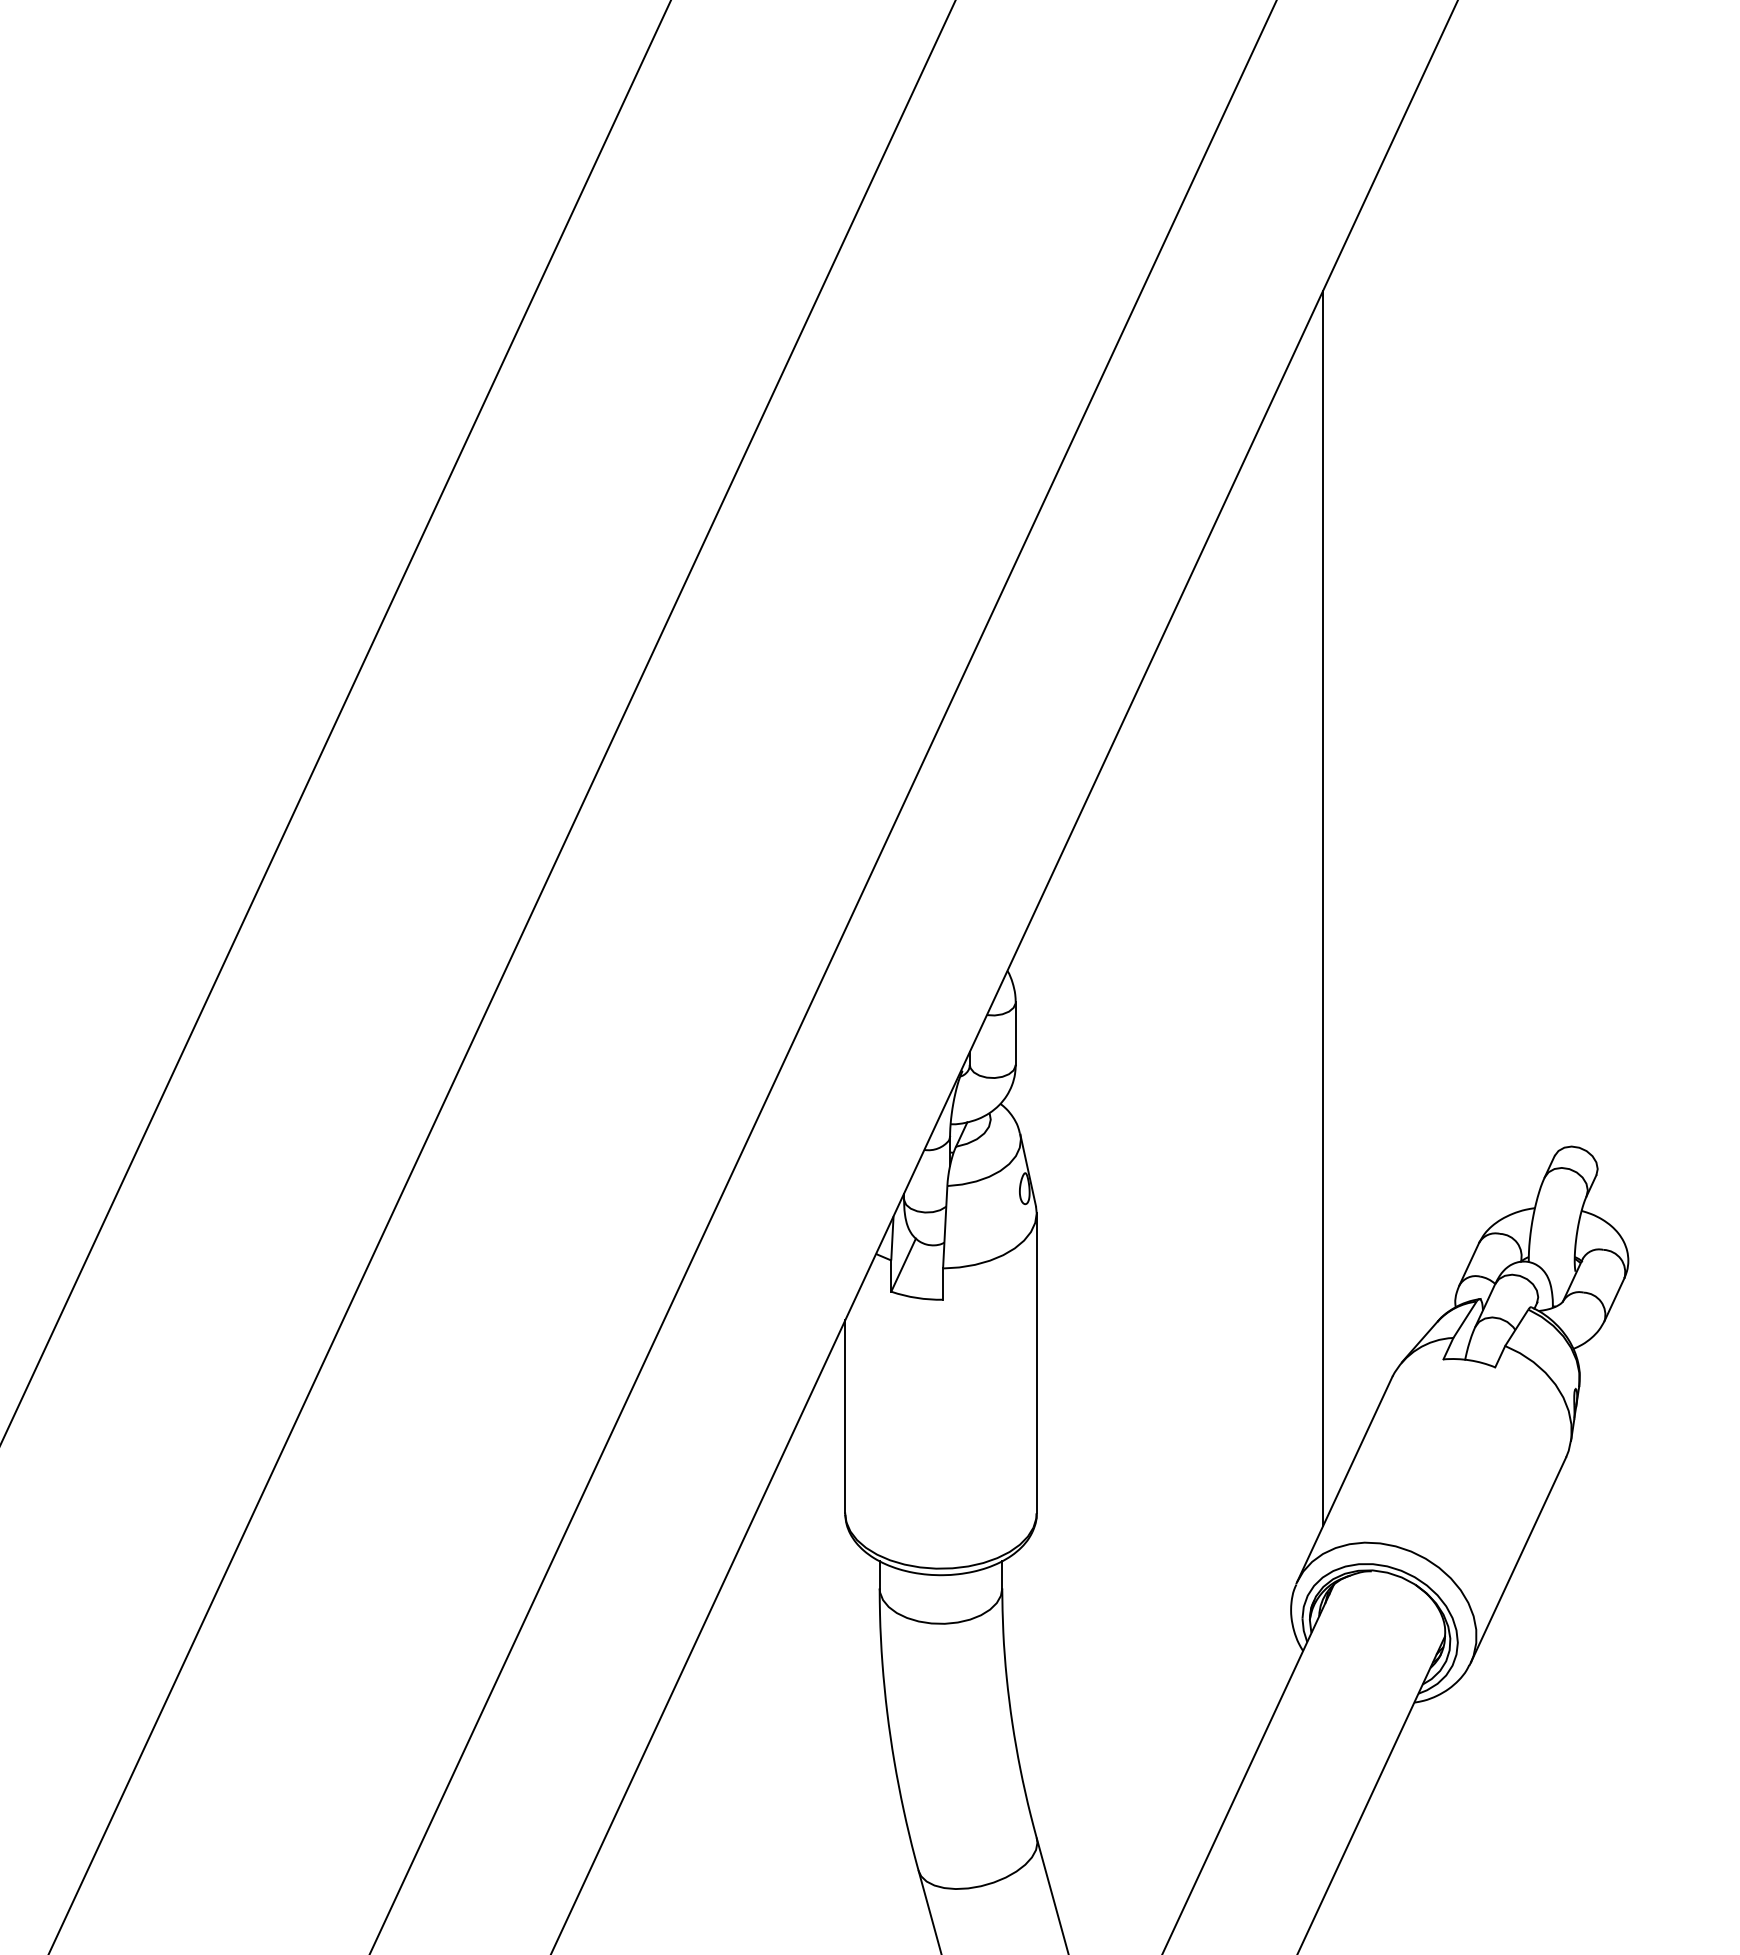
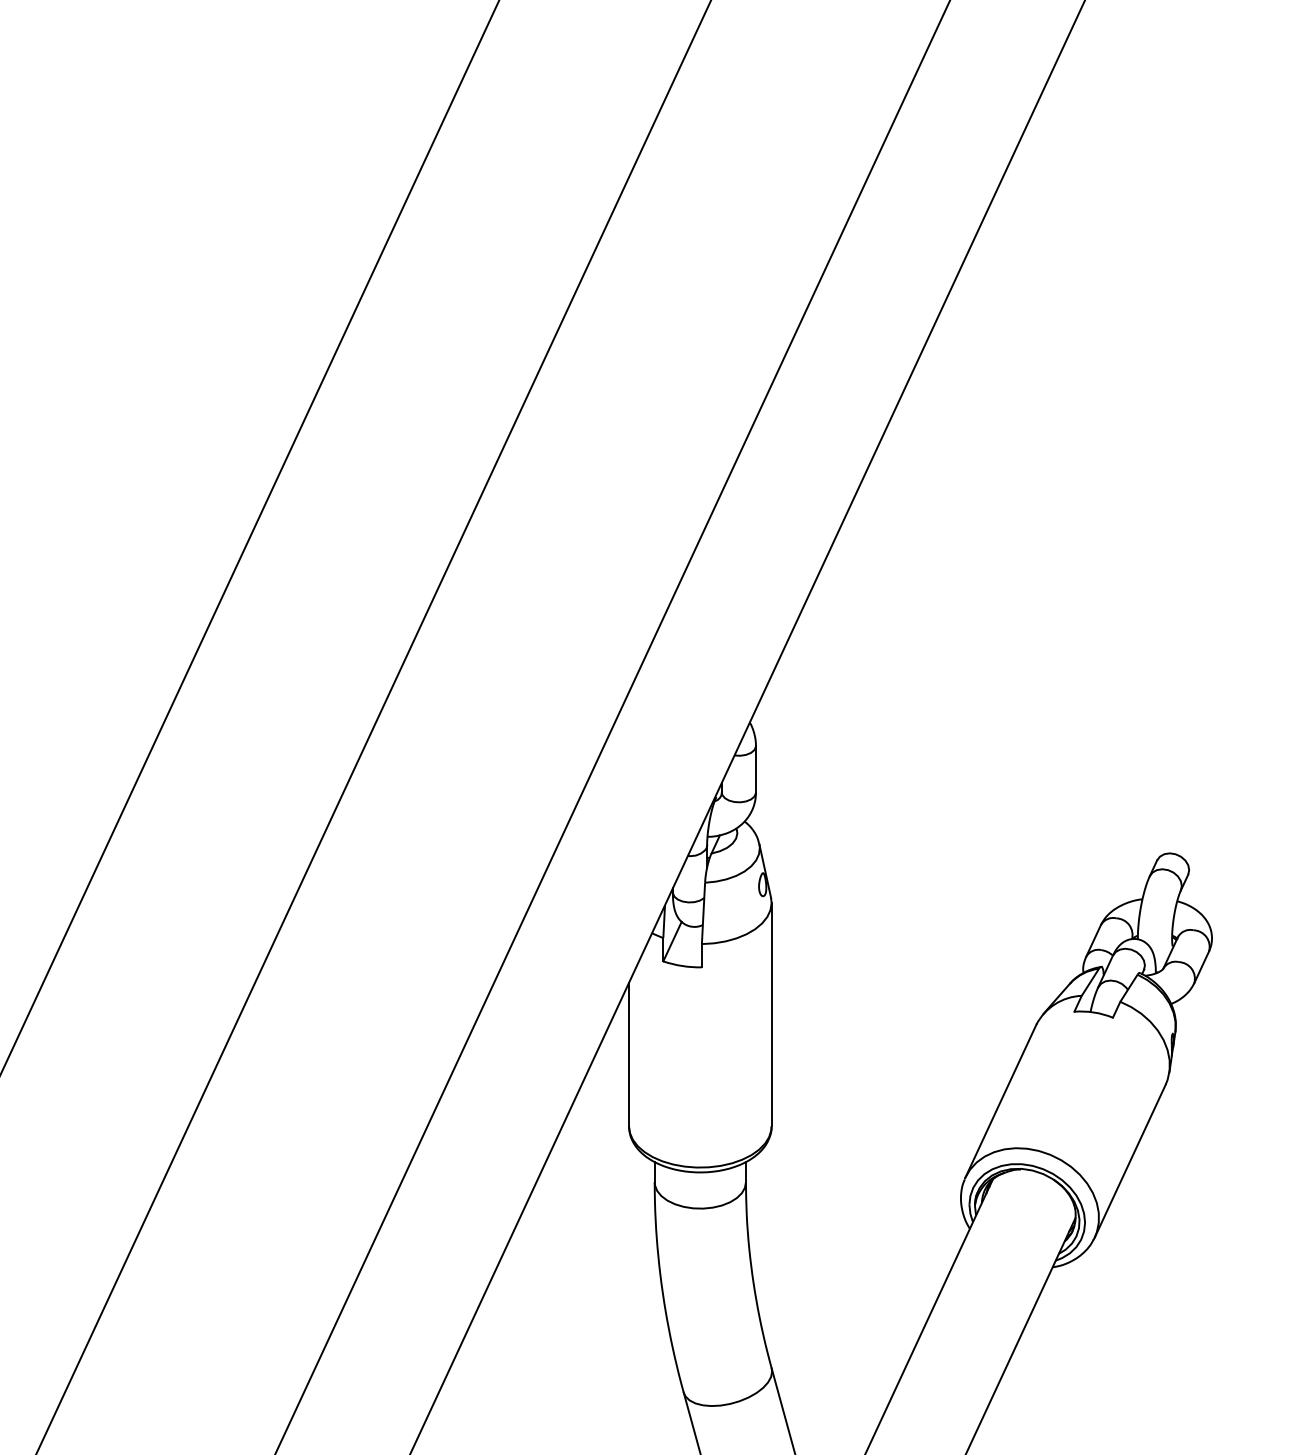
line: (1323, 908) -> (985, 676), removed

